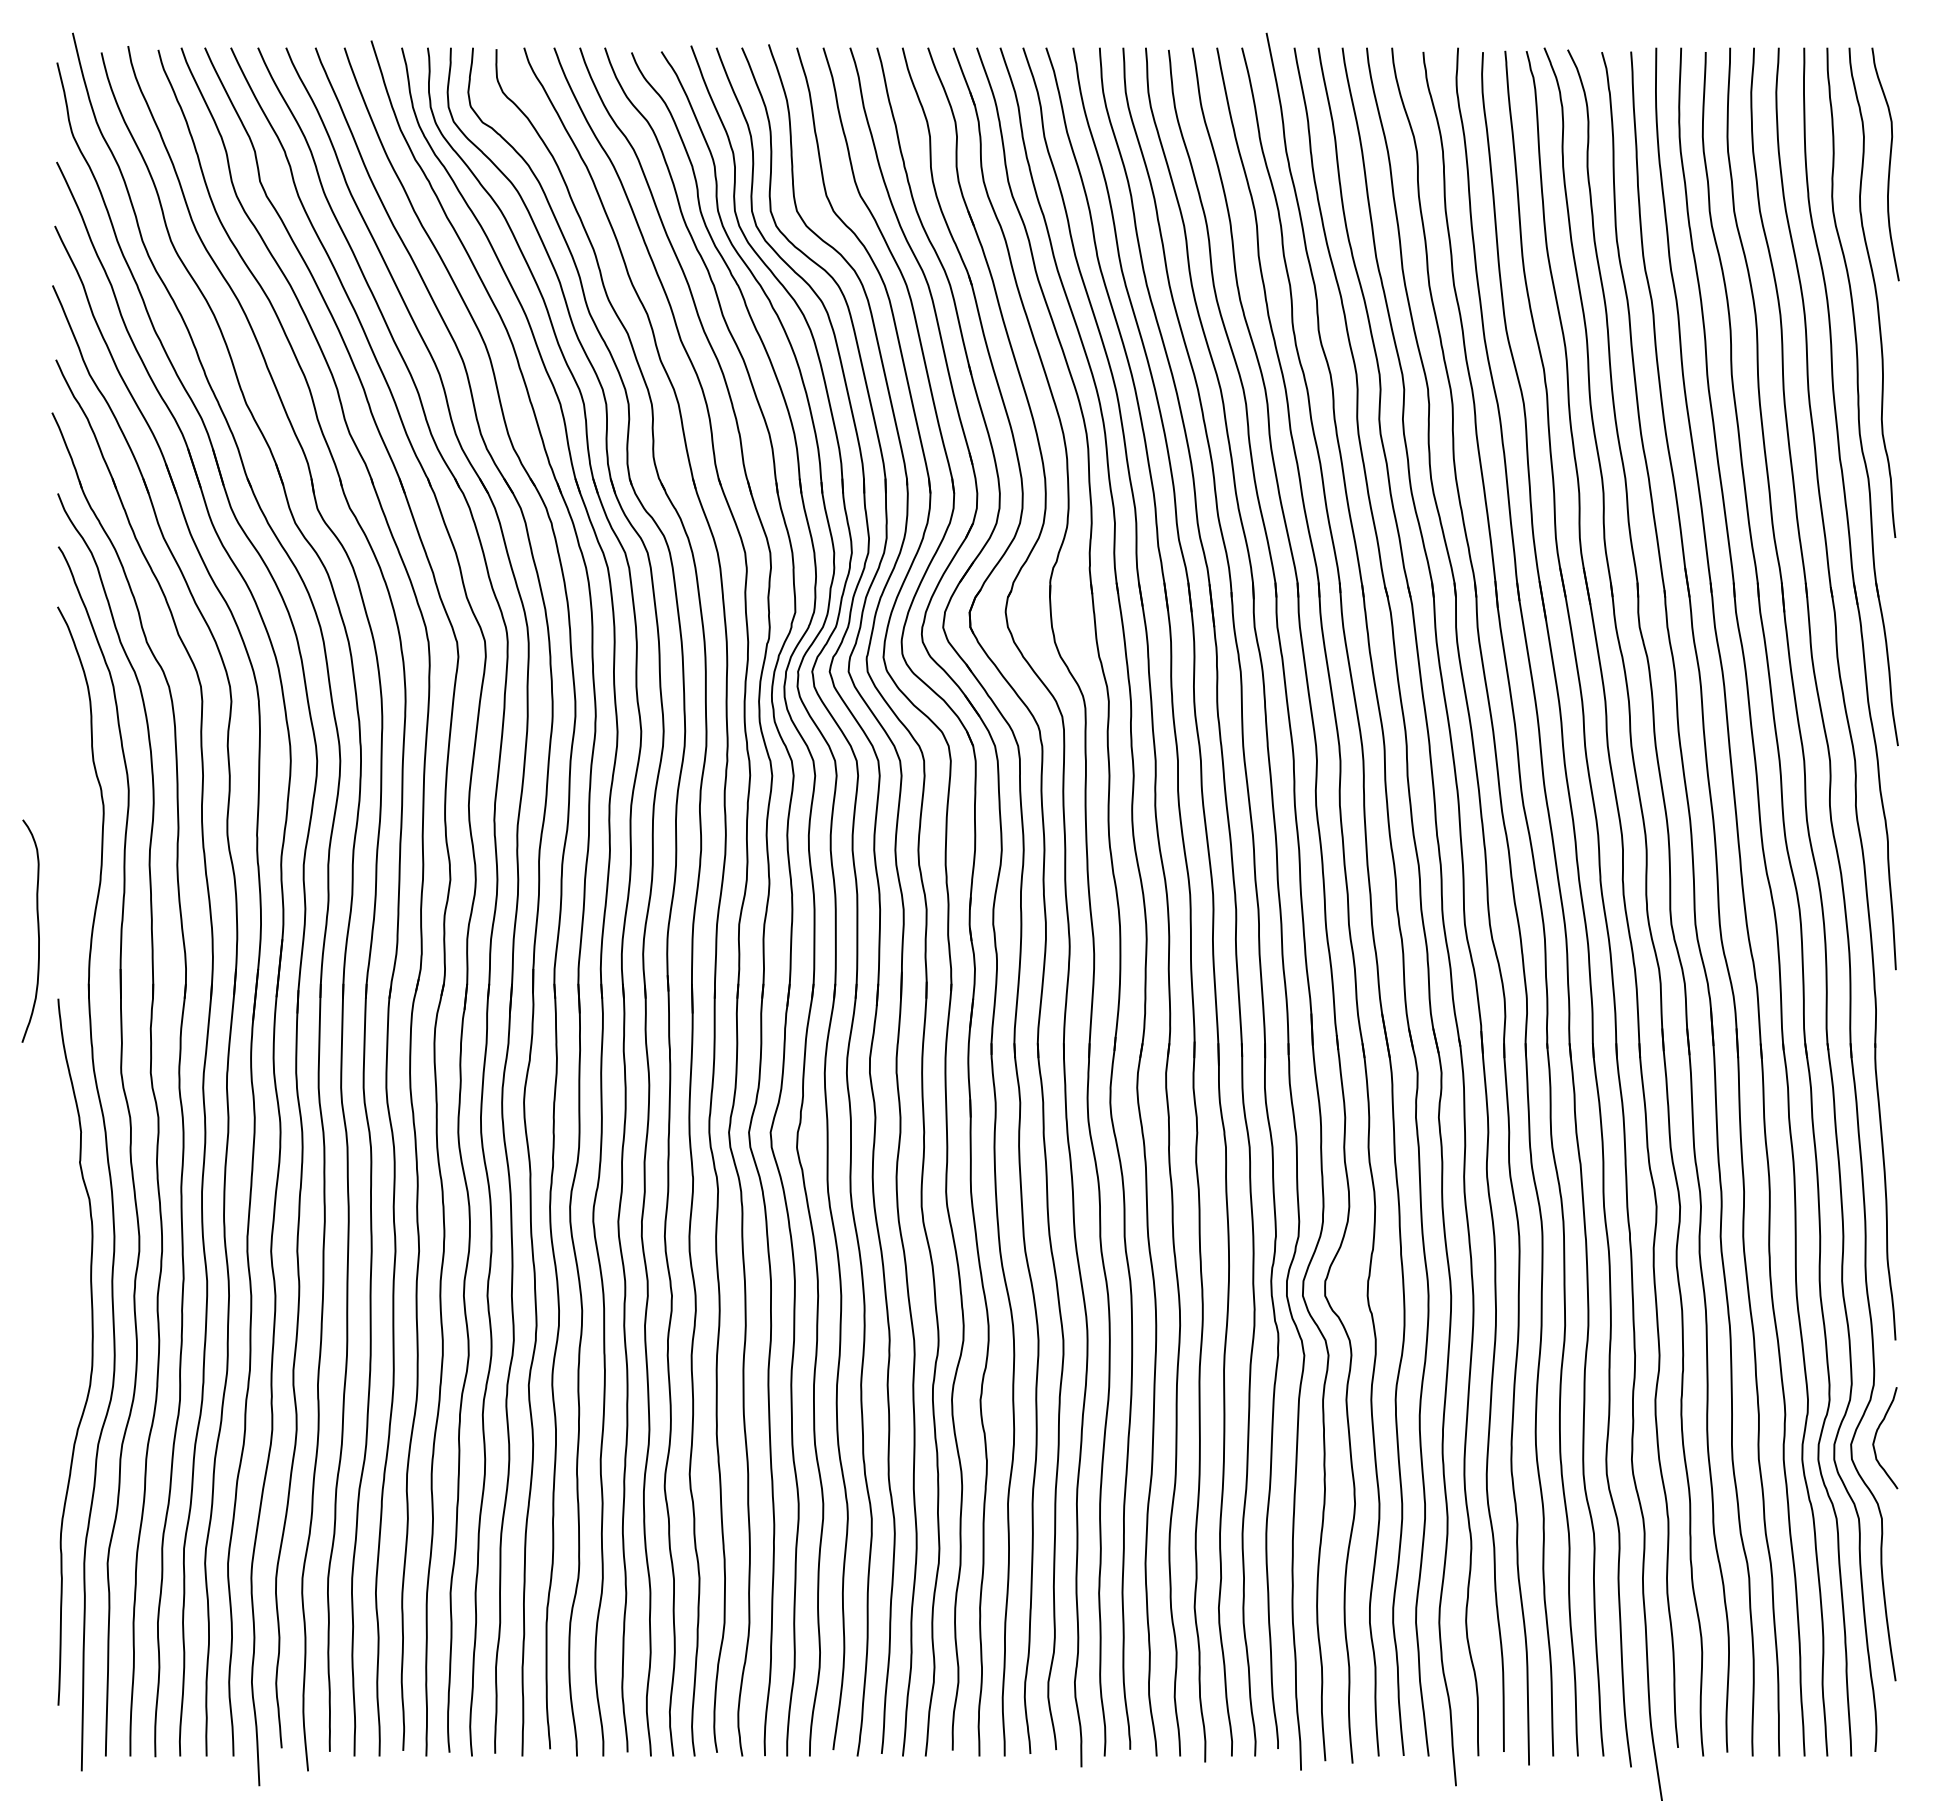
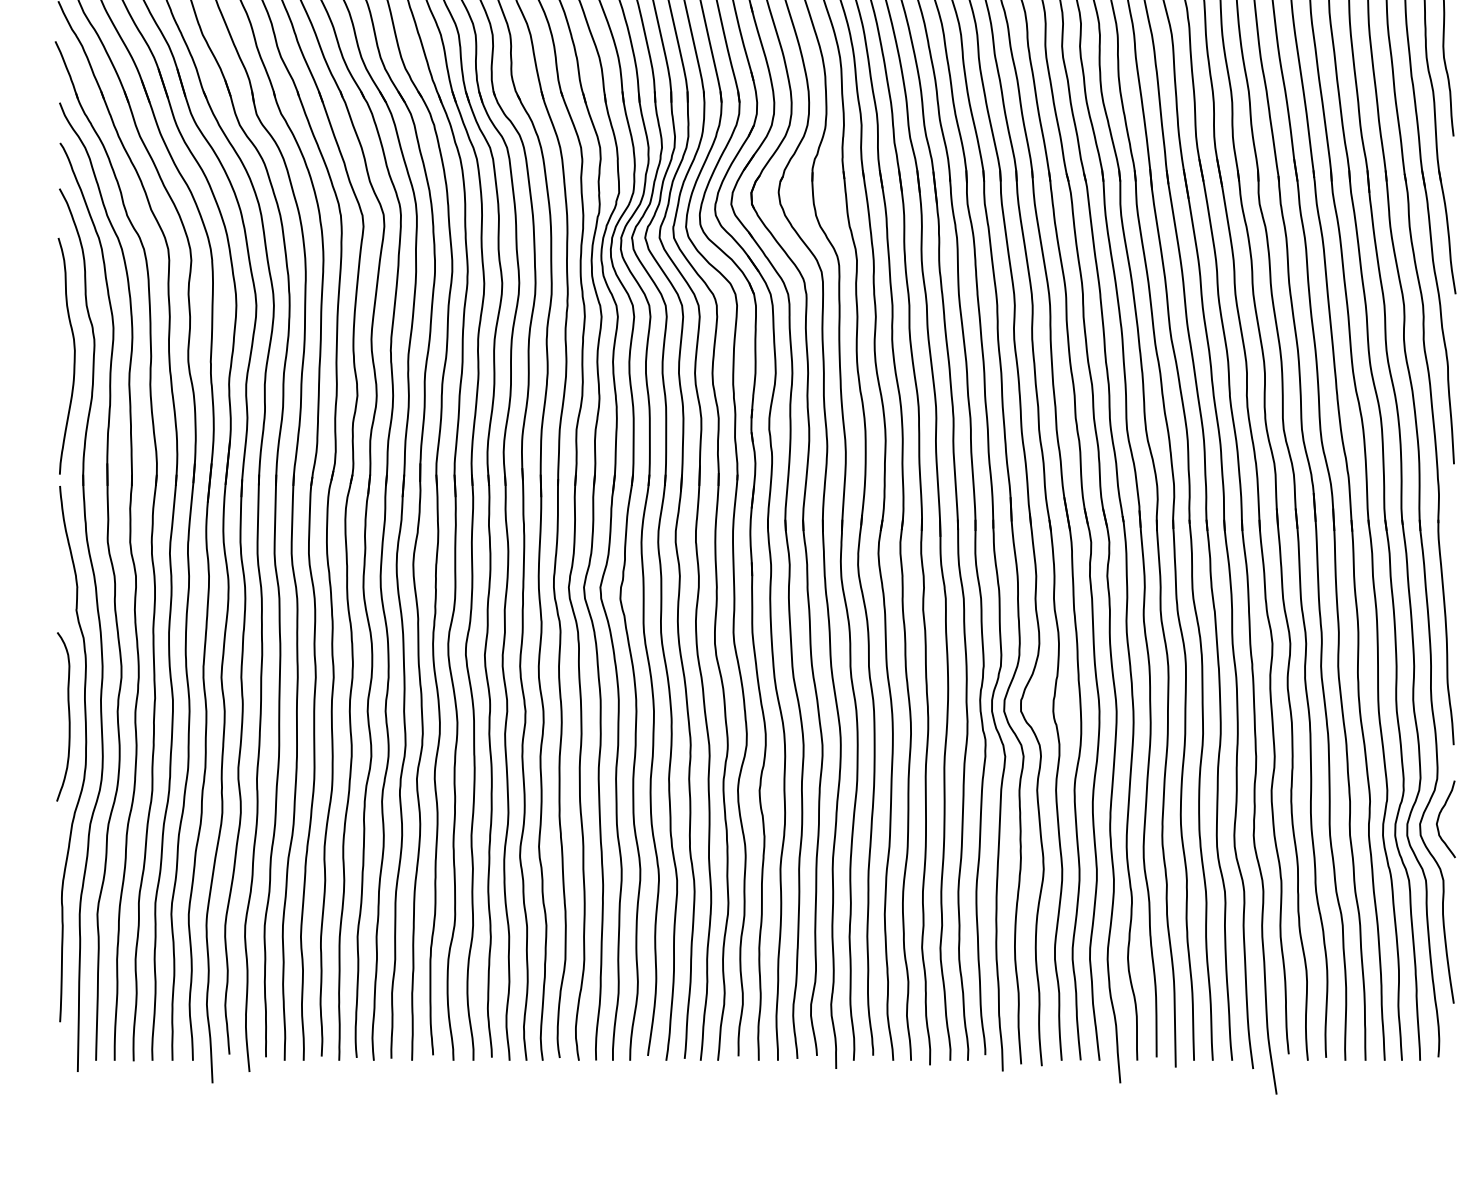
curve: (76, 827) -> (73, 356), added
curve: (37, 930) -> (68, 716), moved

